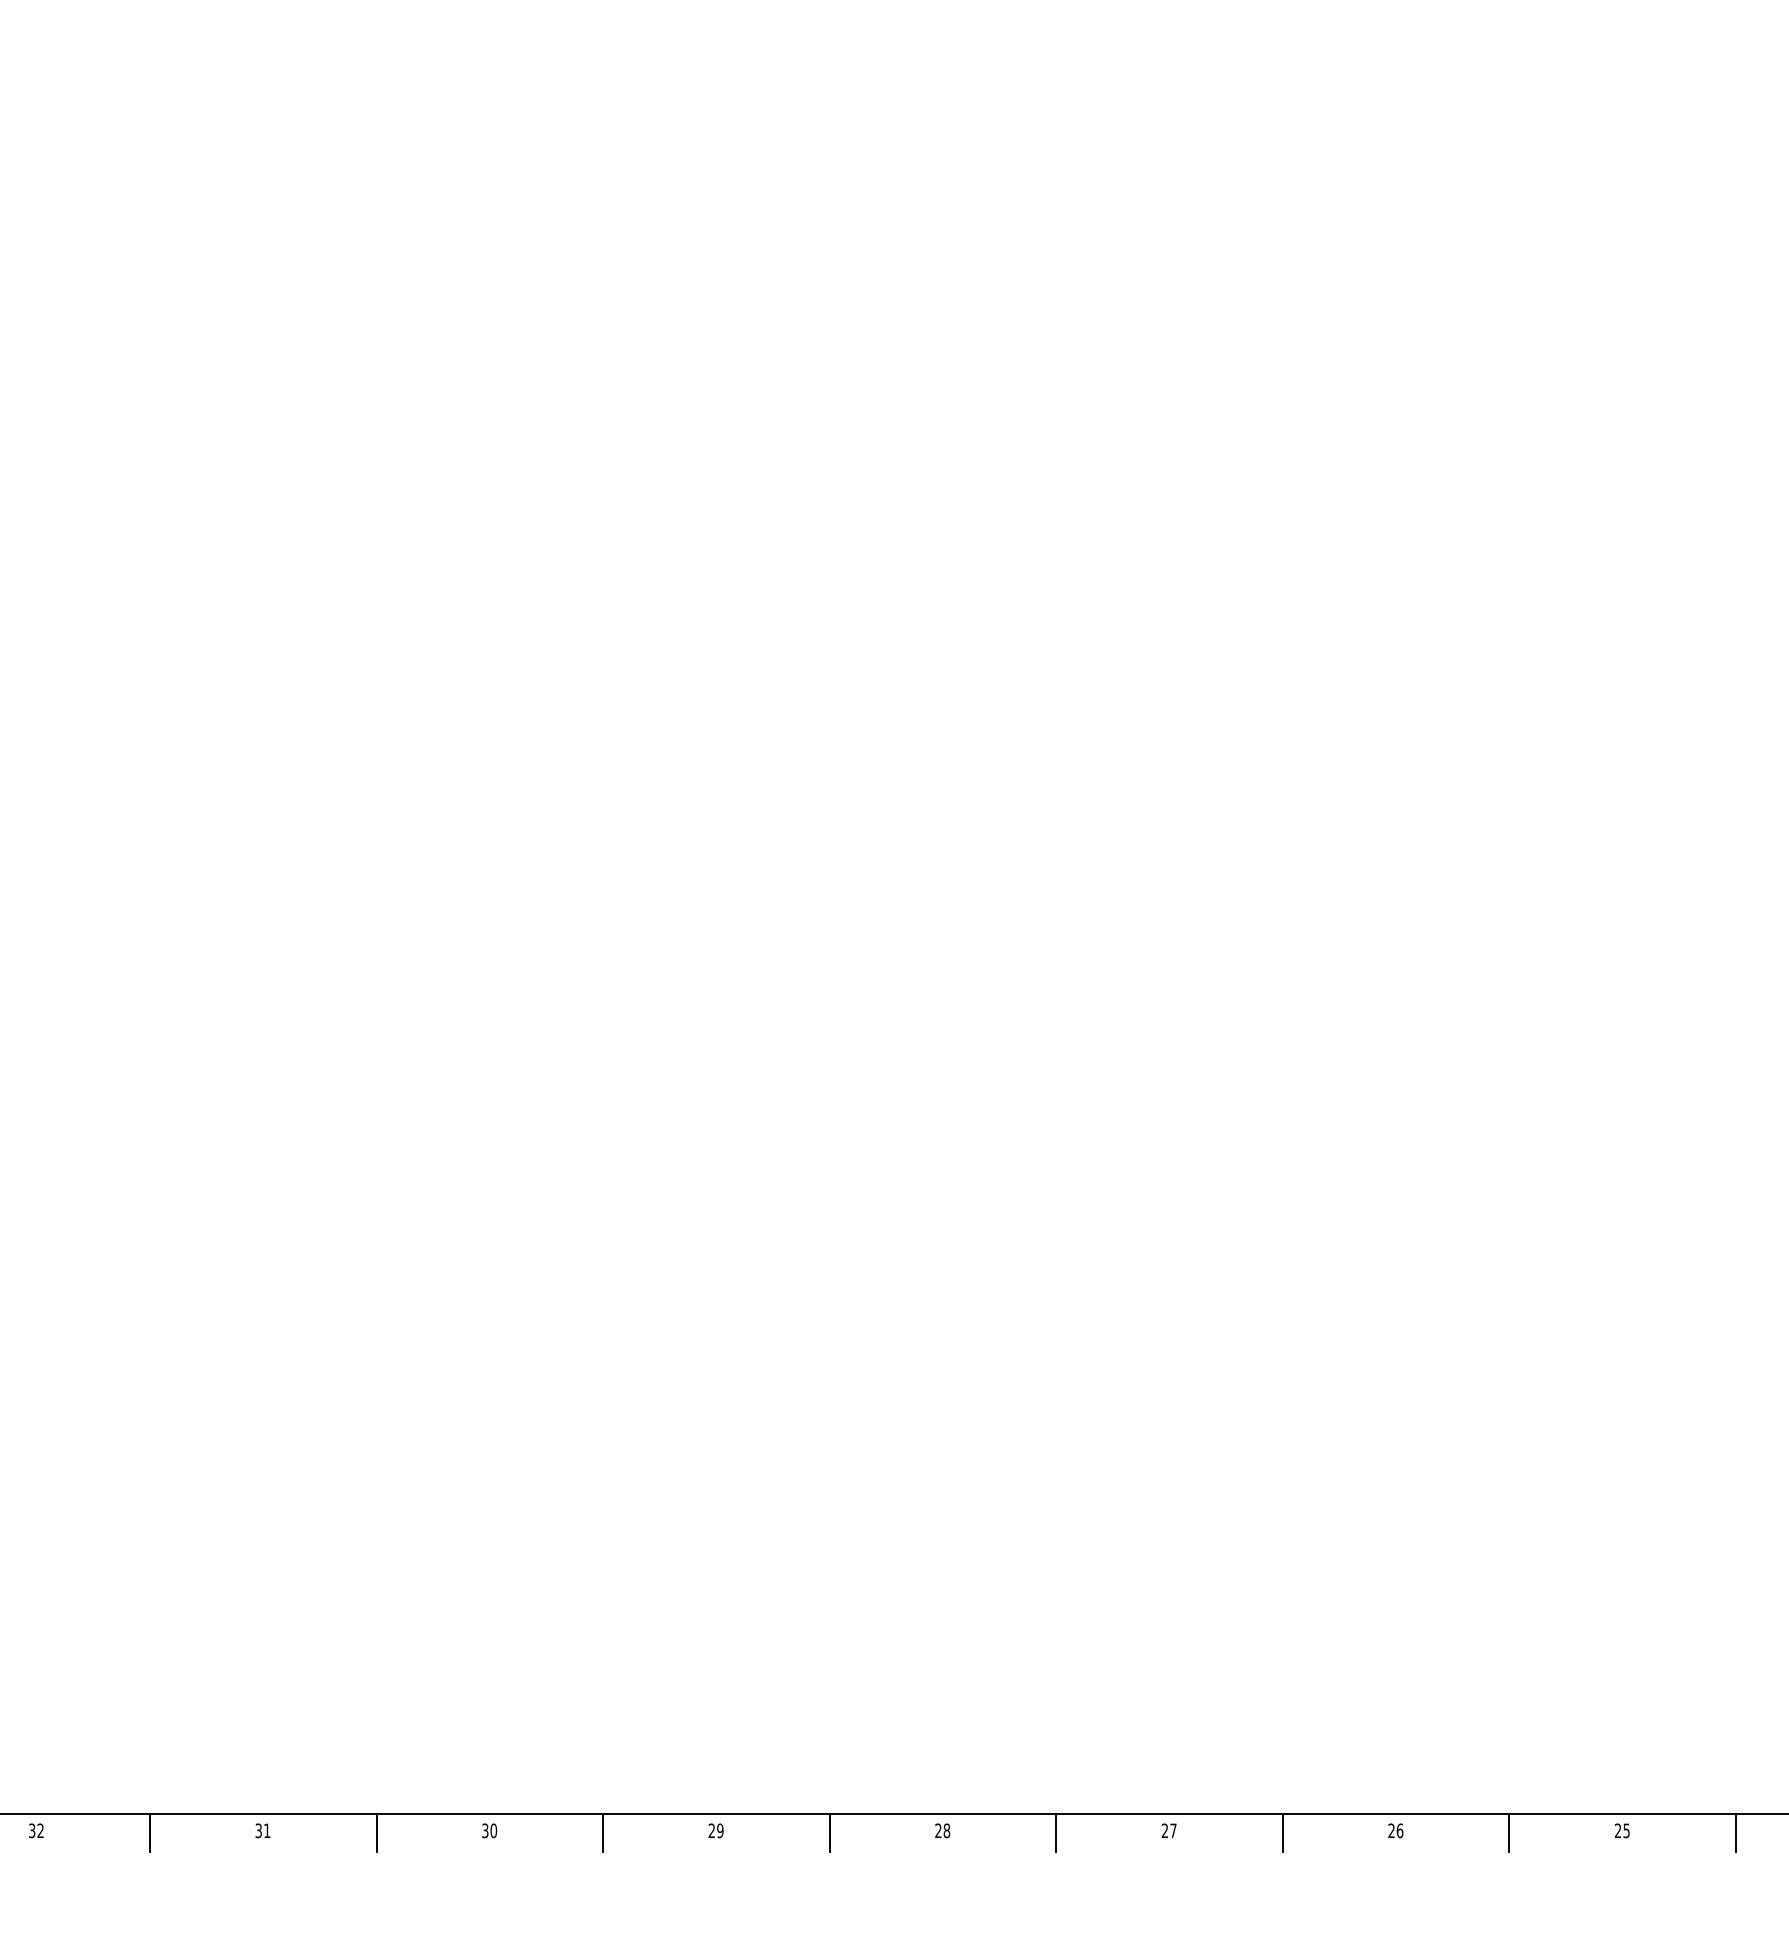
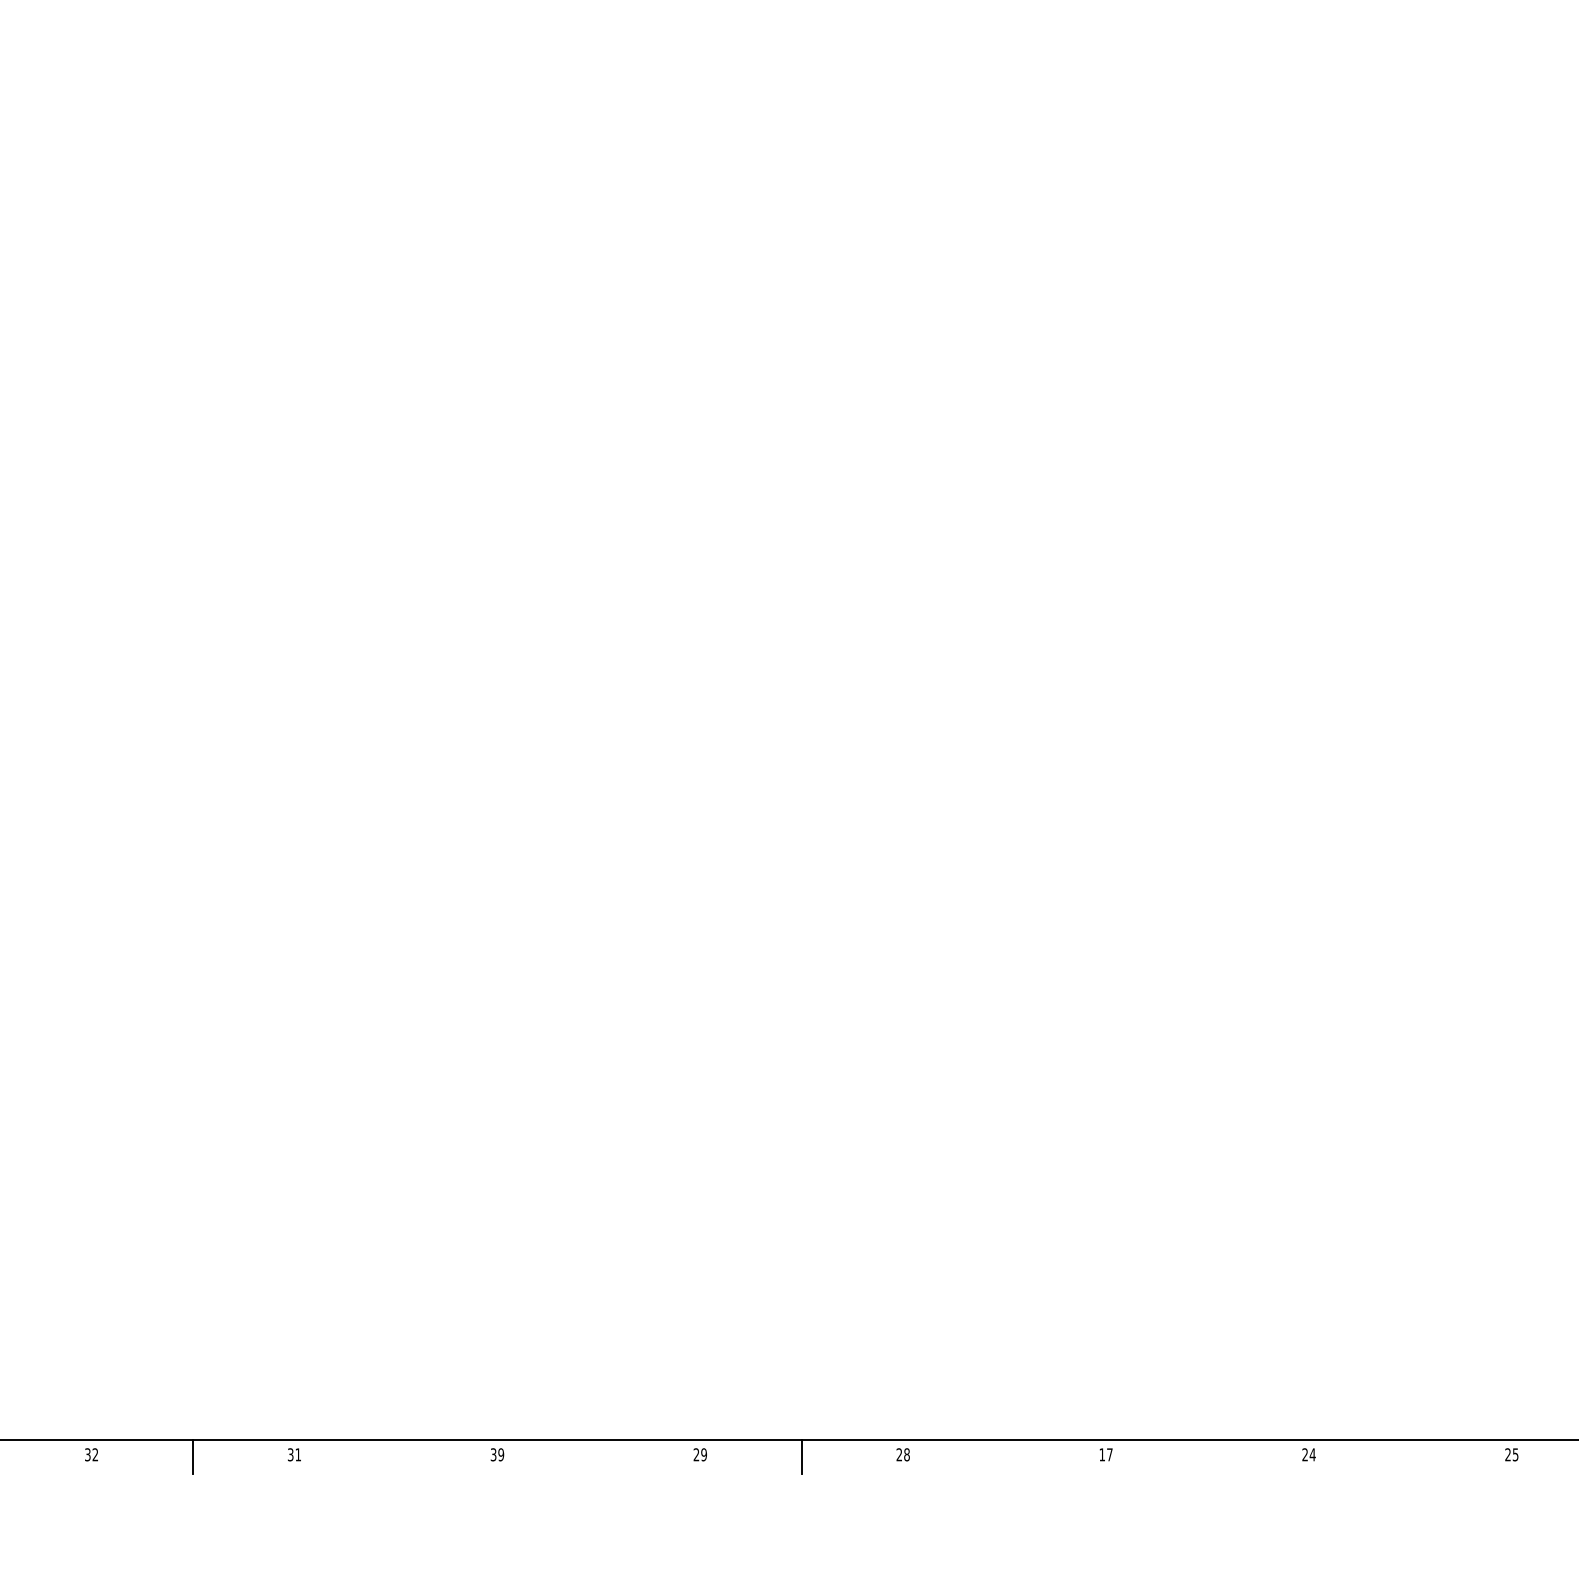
text: (493, 1830) -> (500, 1454), 30 -> 39
text: (1164, 1830) -> (1101, 1454), 27 -> 17
text: (1399, 1830) -> (1312, 1454), 26 -> 24
line: (376, 1832) -> (396, 1456), removed
line: (603, 1832) -> (599, 1456), removed
line: (1056, 1832) -> (1005, 1456), removed
line: (1282, 1832) -> (1207, 1456), removed
line: (1509, 1832) -> (1410, 1456), removed

